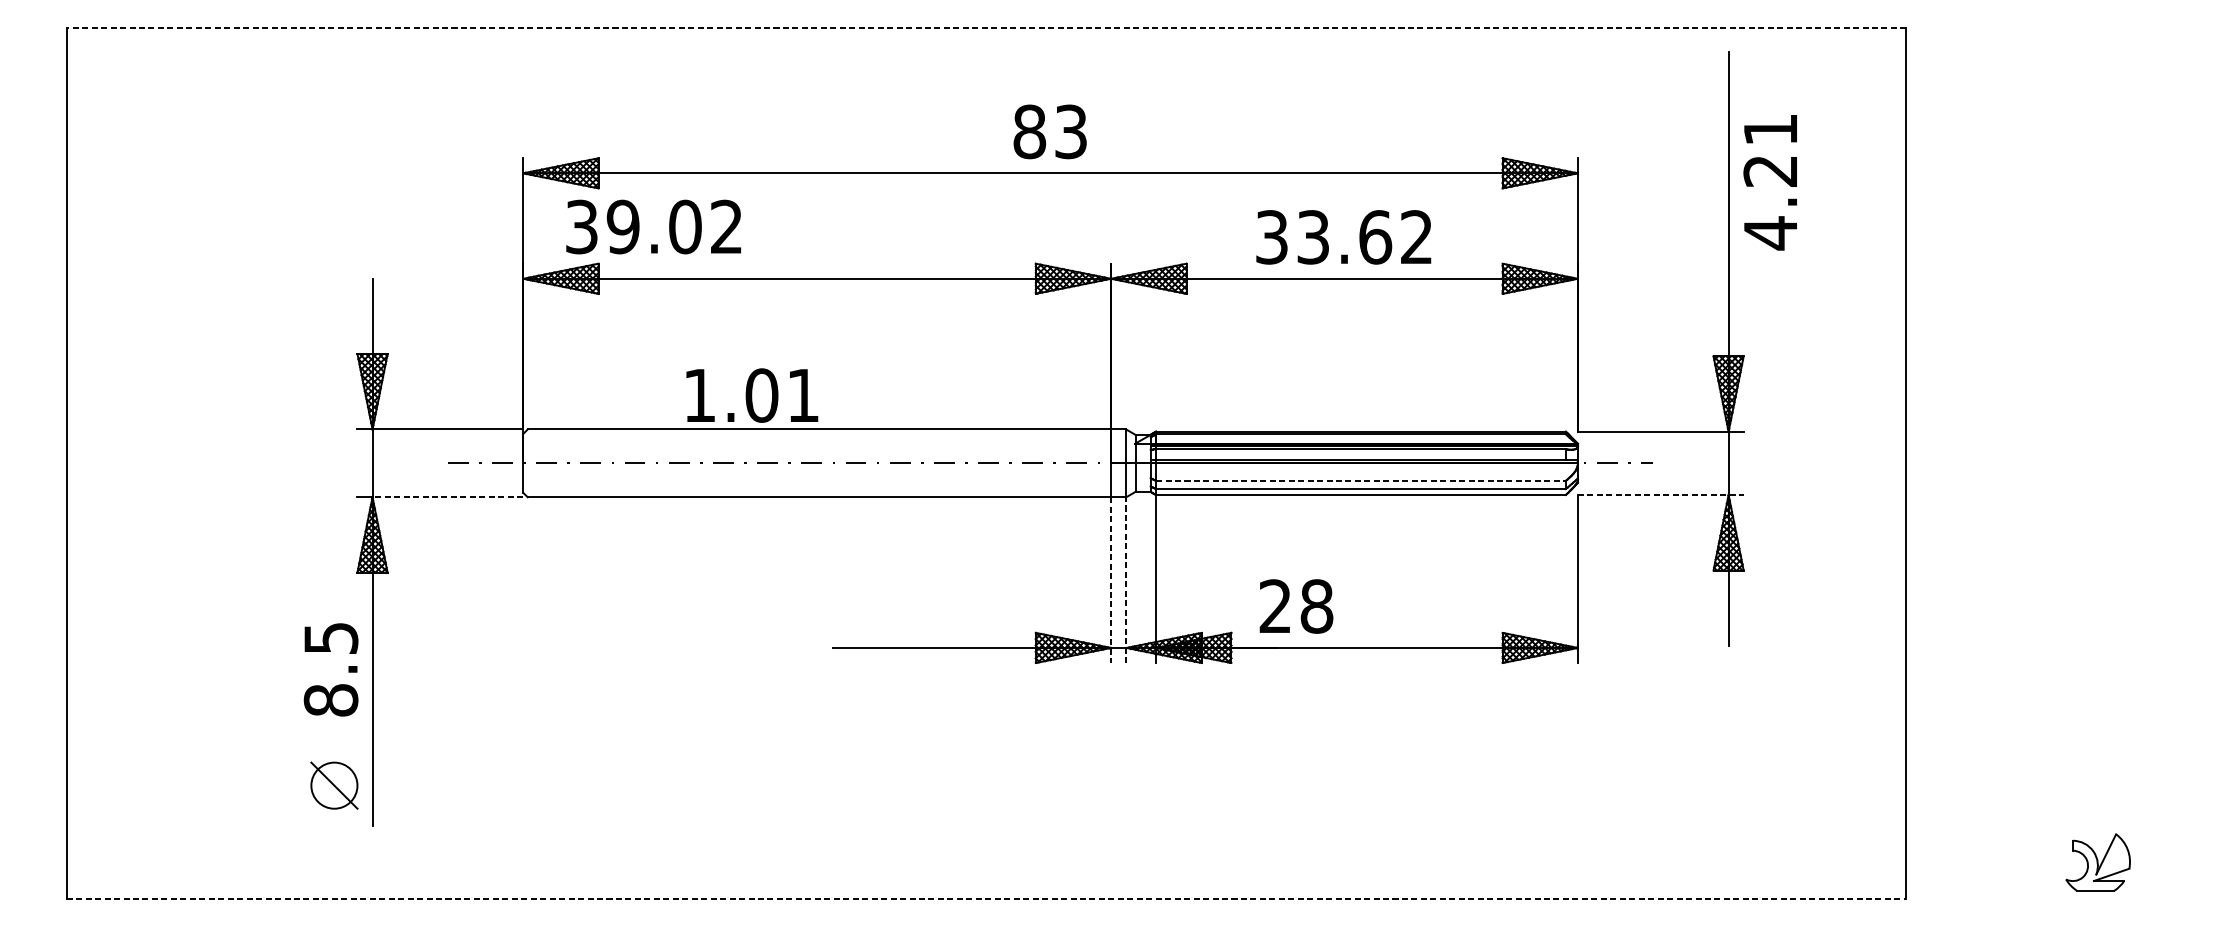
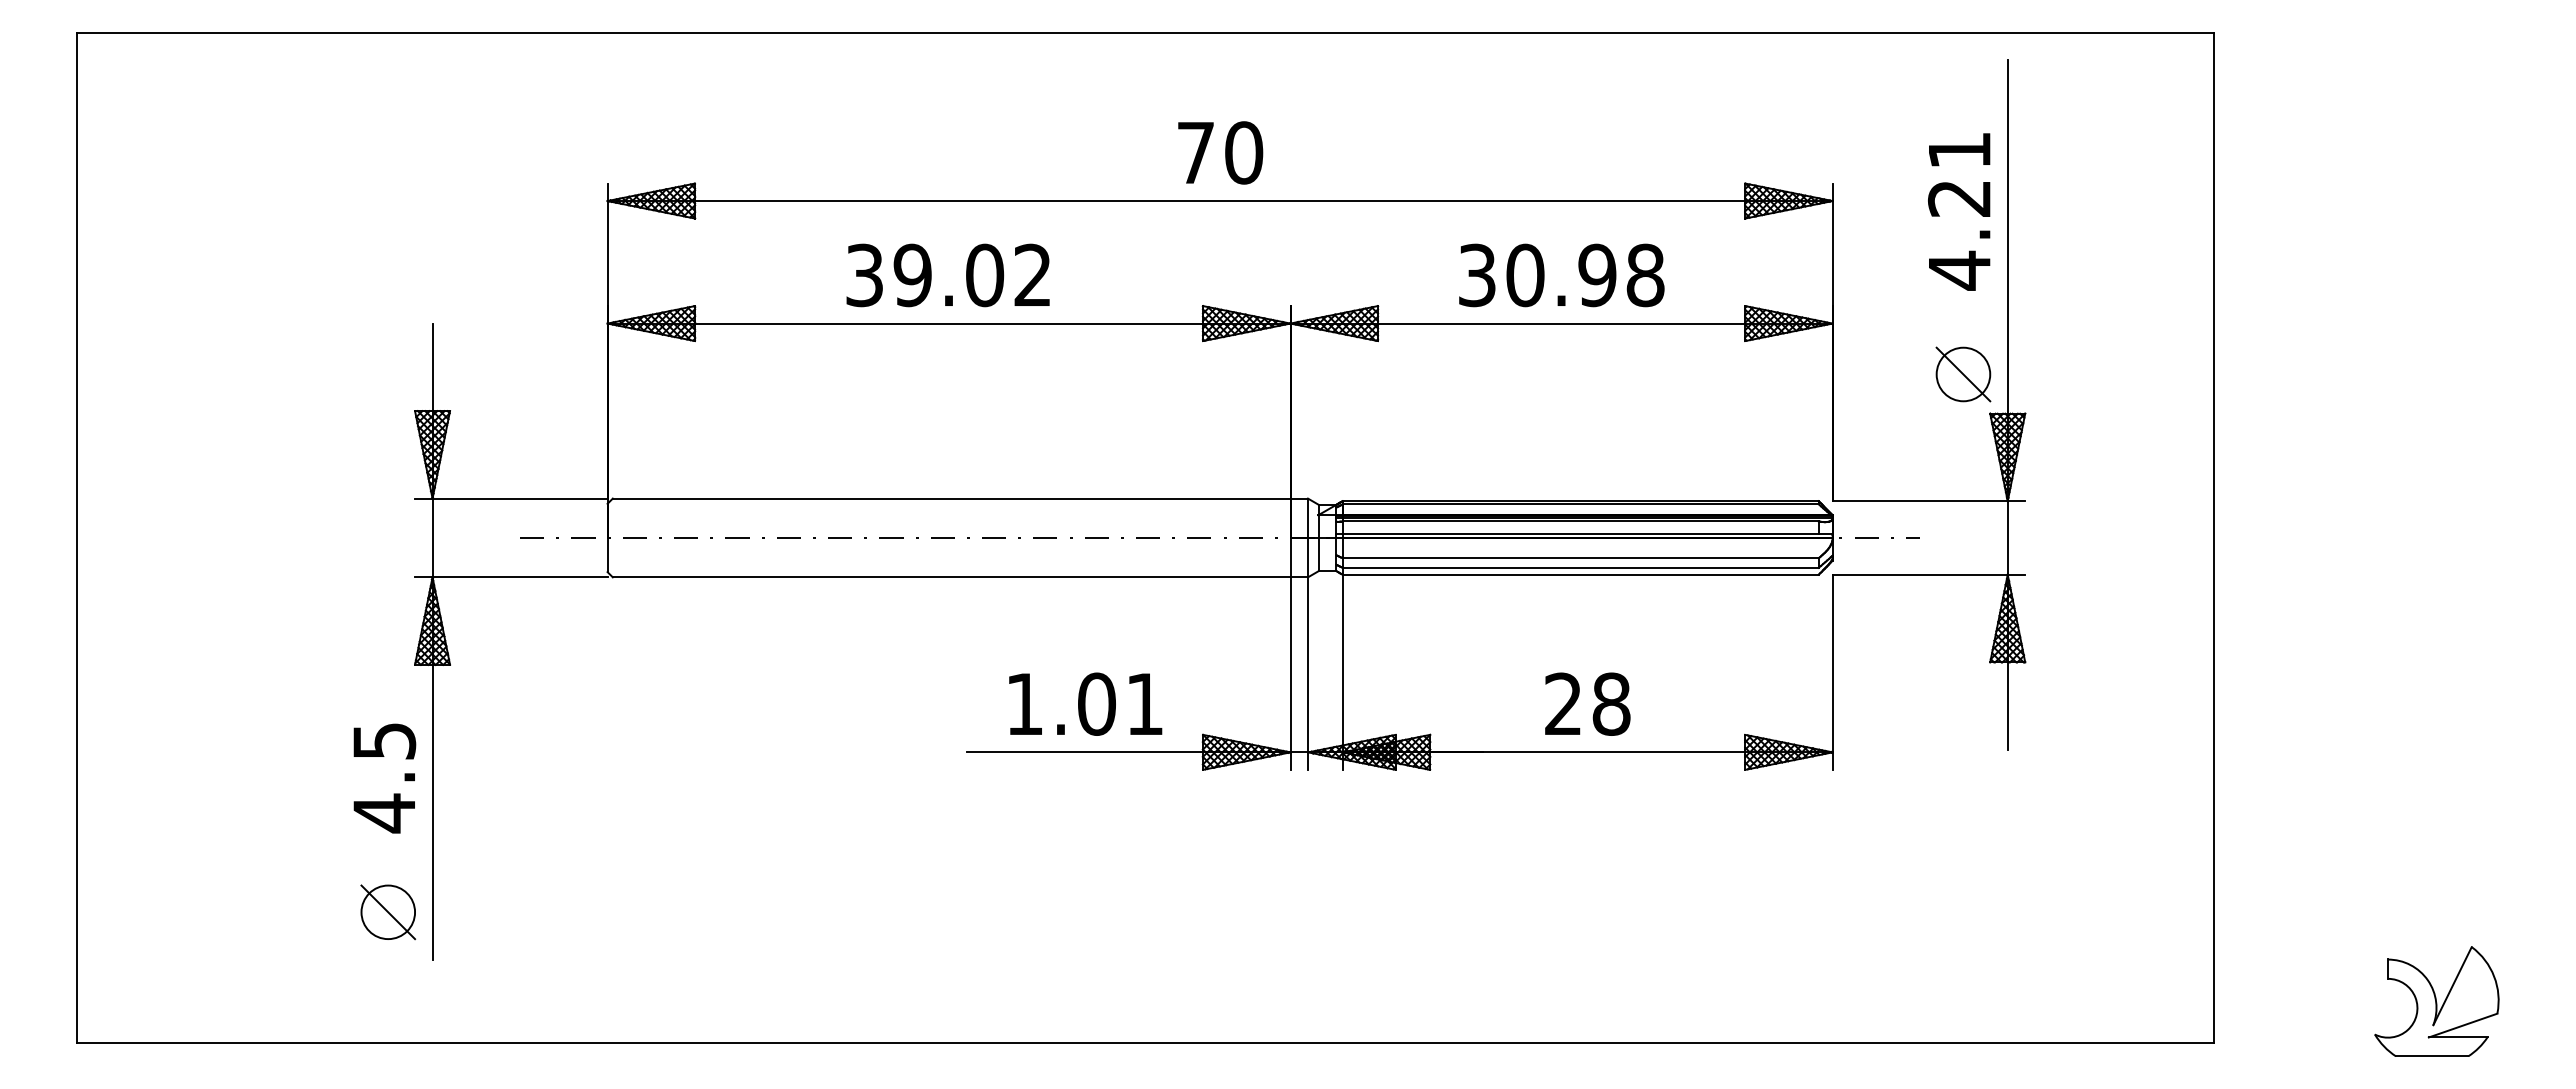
line: (986, 28) -> (1145, 32), dashed -> solid
text: (1050, 131) -> (1220, 152), 83 -> 70
text: (1770, 182) -> (1959, 211), moved
text: (653, 227) -> (947, 275), moved
text: (1365, 237) -> (1585, 275), 33.62 -> 30.98
part: (1690, 322) -> (1963, 374), added
text: (752, 394) -> (1085, 703), moved
line: (1361, 481) -> (1581, 558), dashed -> solid
line: (1661, 494) -> (1929, 574), dashed -> solid
line: (448, 497) -> (520, 577), dashed -> solid
line: (1111, 580) -> (1290, 674), dashed -> solid
line: (1126, 580) -> (1308, 673), dashed -> solid
text: (1296, 605) -> (1587, 703), moved
text: (331, 700) -> (384, 813), 8.5 -> 4.5
part: (2097, 862) -> (2436, 1001), size x1.67
line: (987, 898) -> (1146, 1043), dashed -> solid

